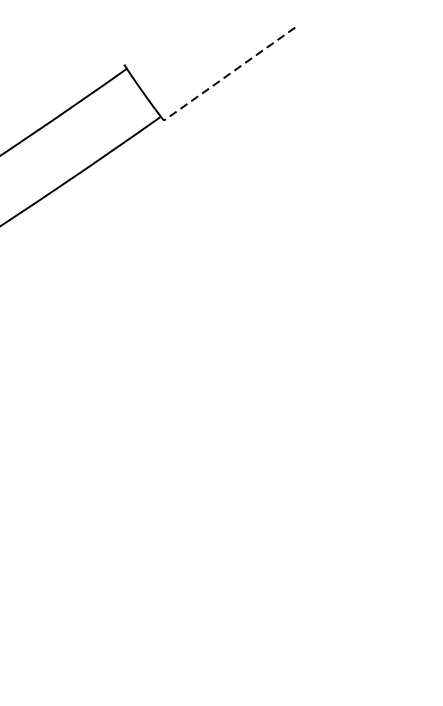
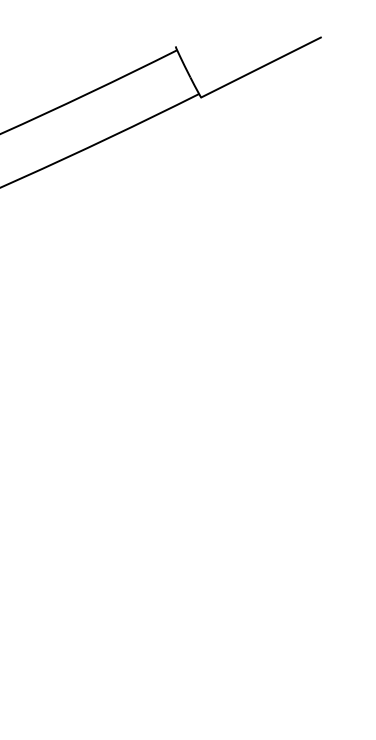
line: (230, 73) -> (261, 67), dashed -> solid

